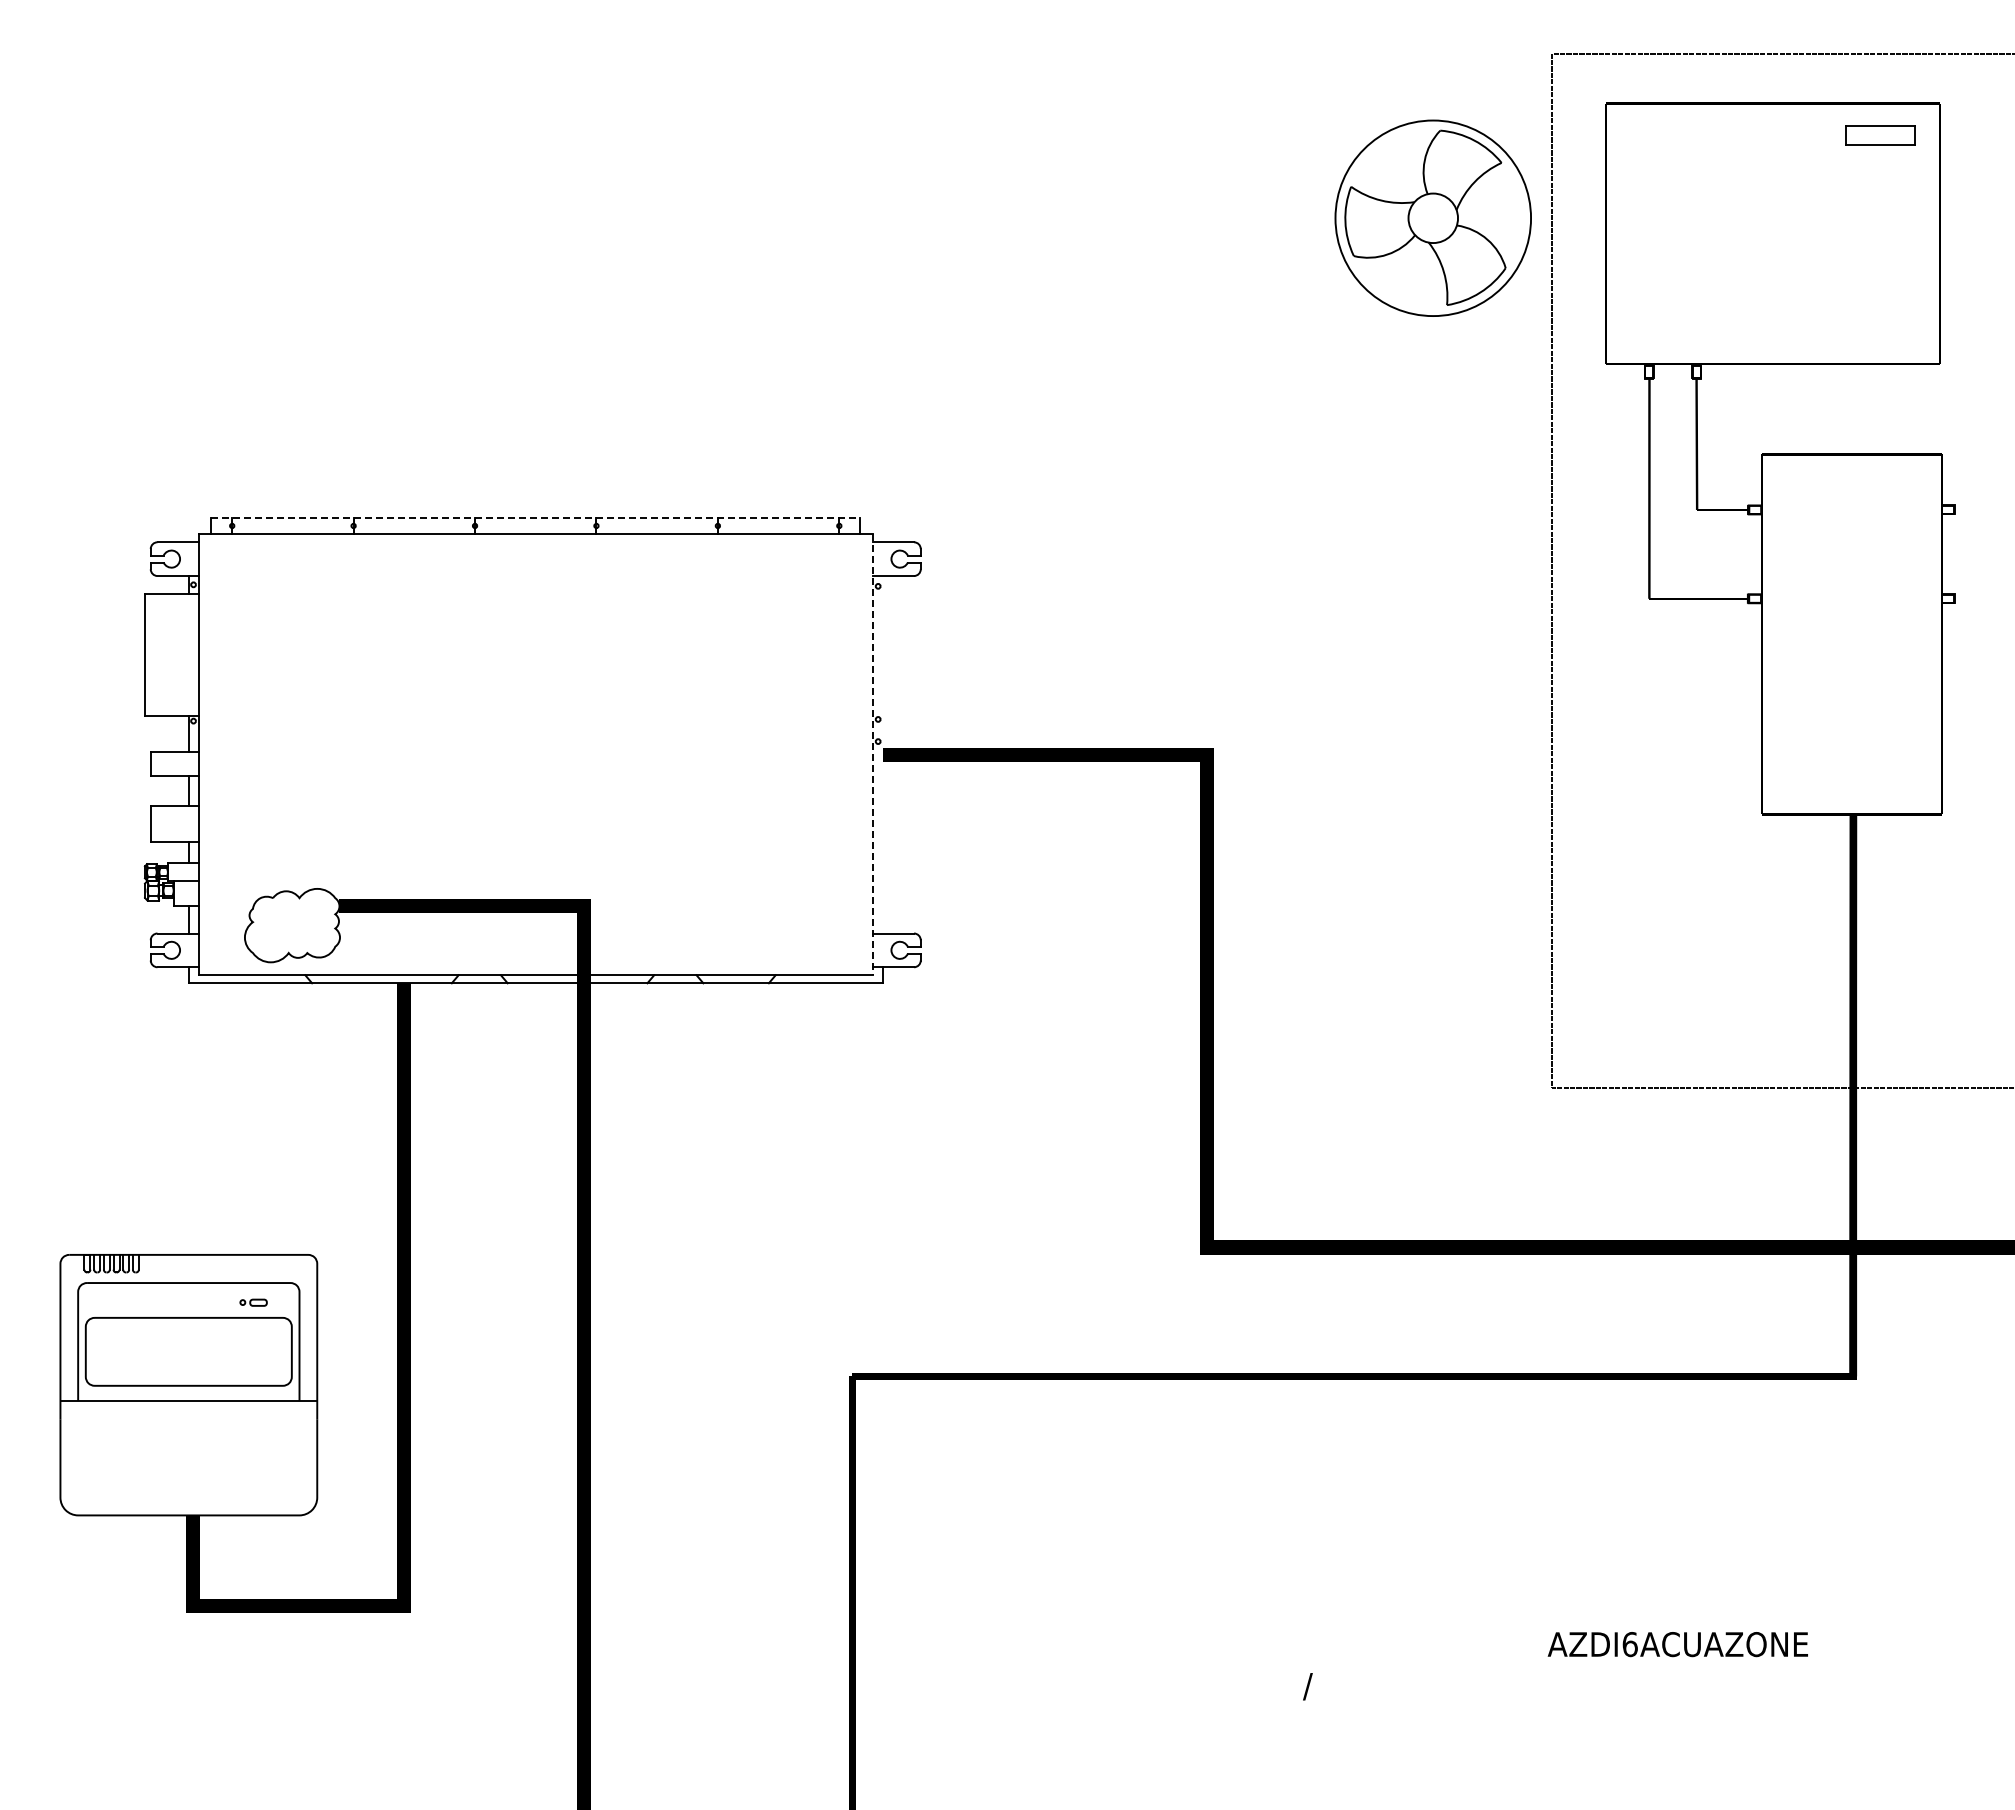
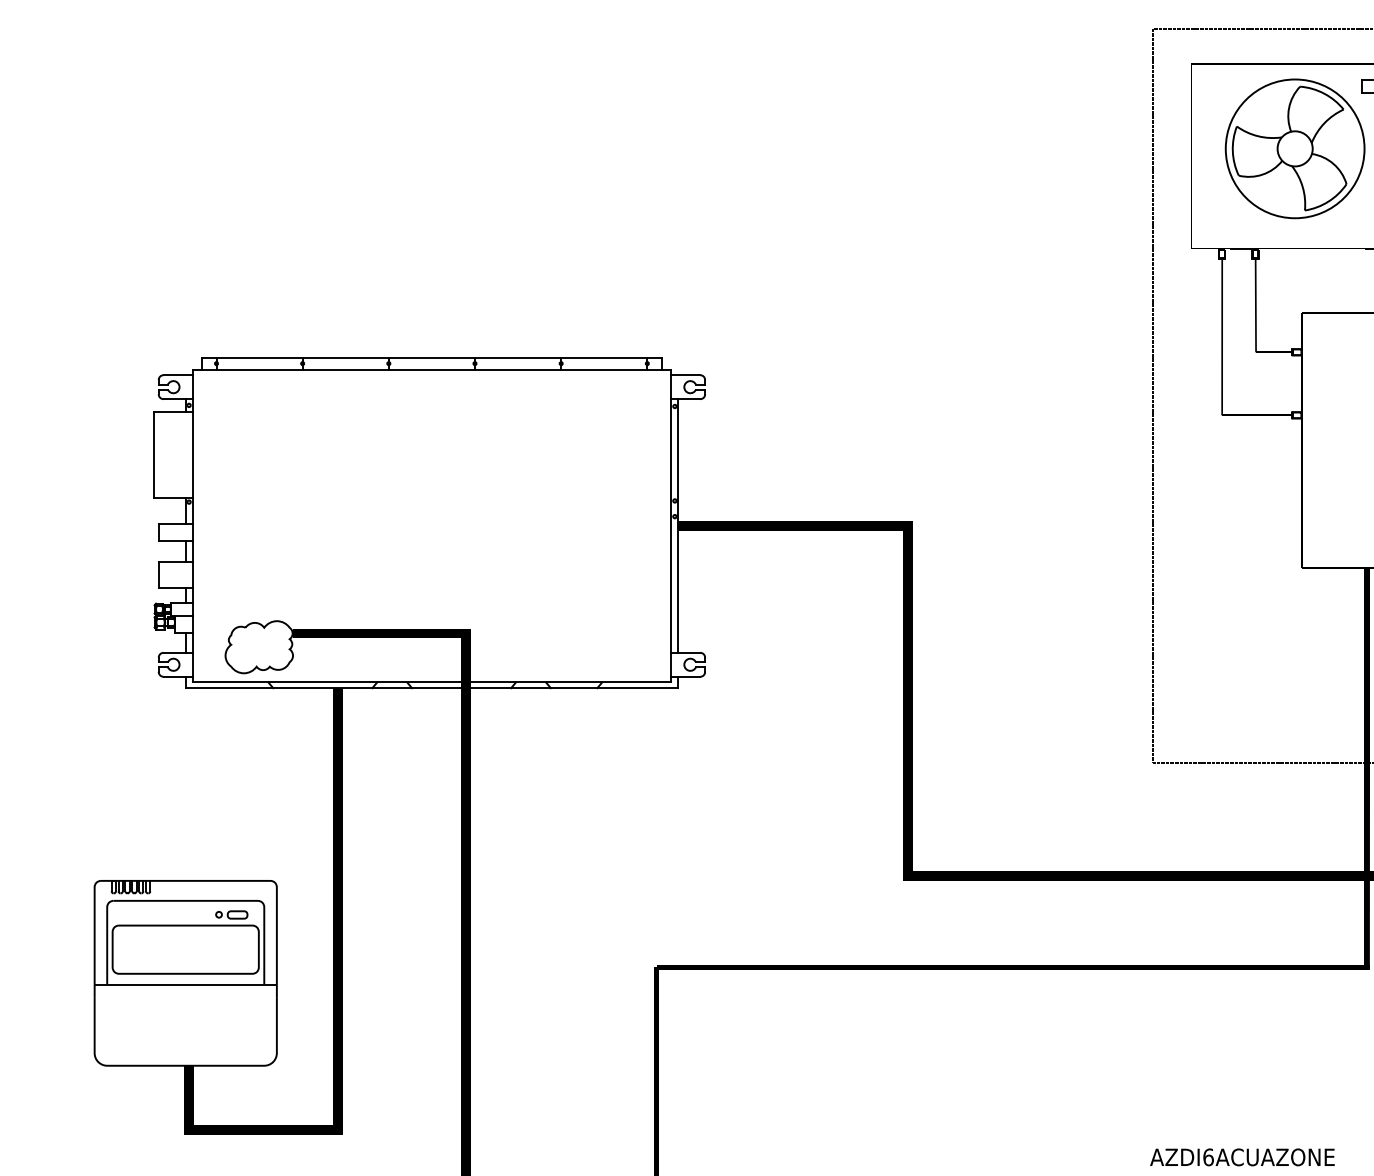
part: (1432, 217) -> (1294, 148), moved
line: (536, 517) -> (432, 357), dashed -> solid
line: (882, 754) -> (677, 525), added
line: (873, 755) -> (671, 526), dashed -> solid
part: (253, 1302) -> (231, 914), size x1.67

